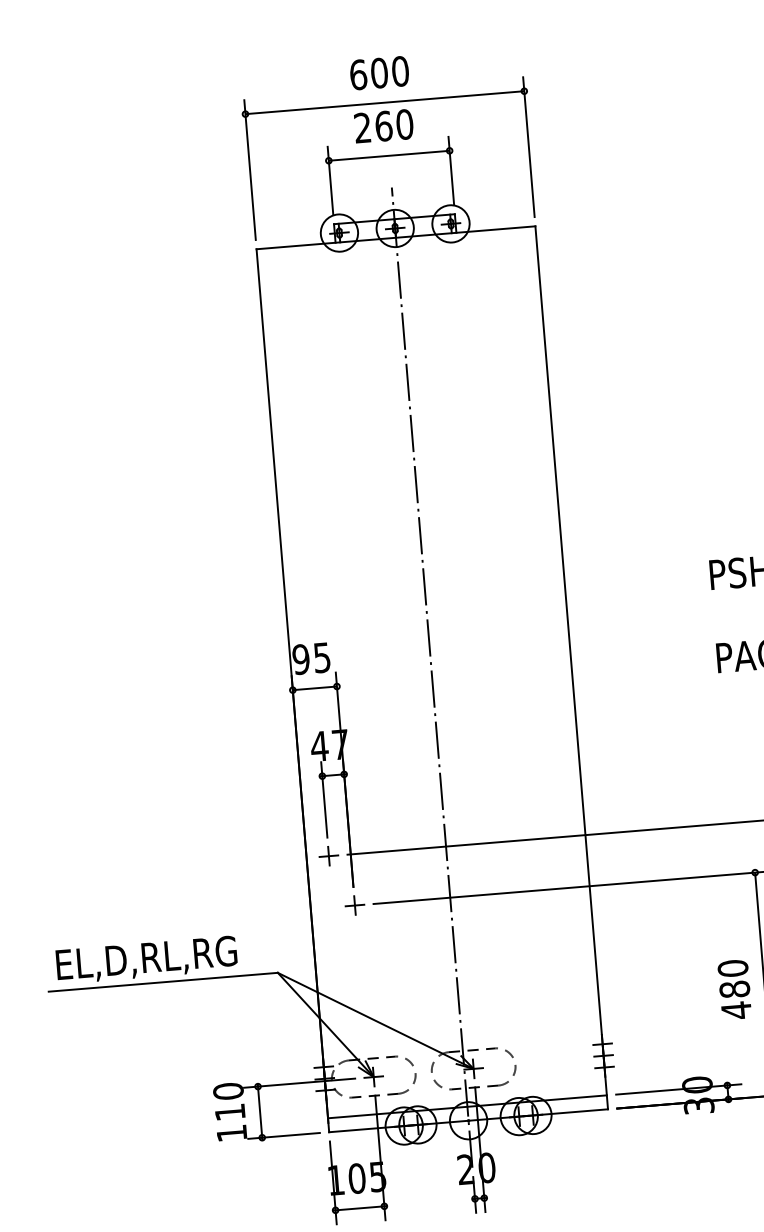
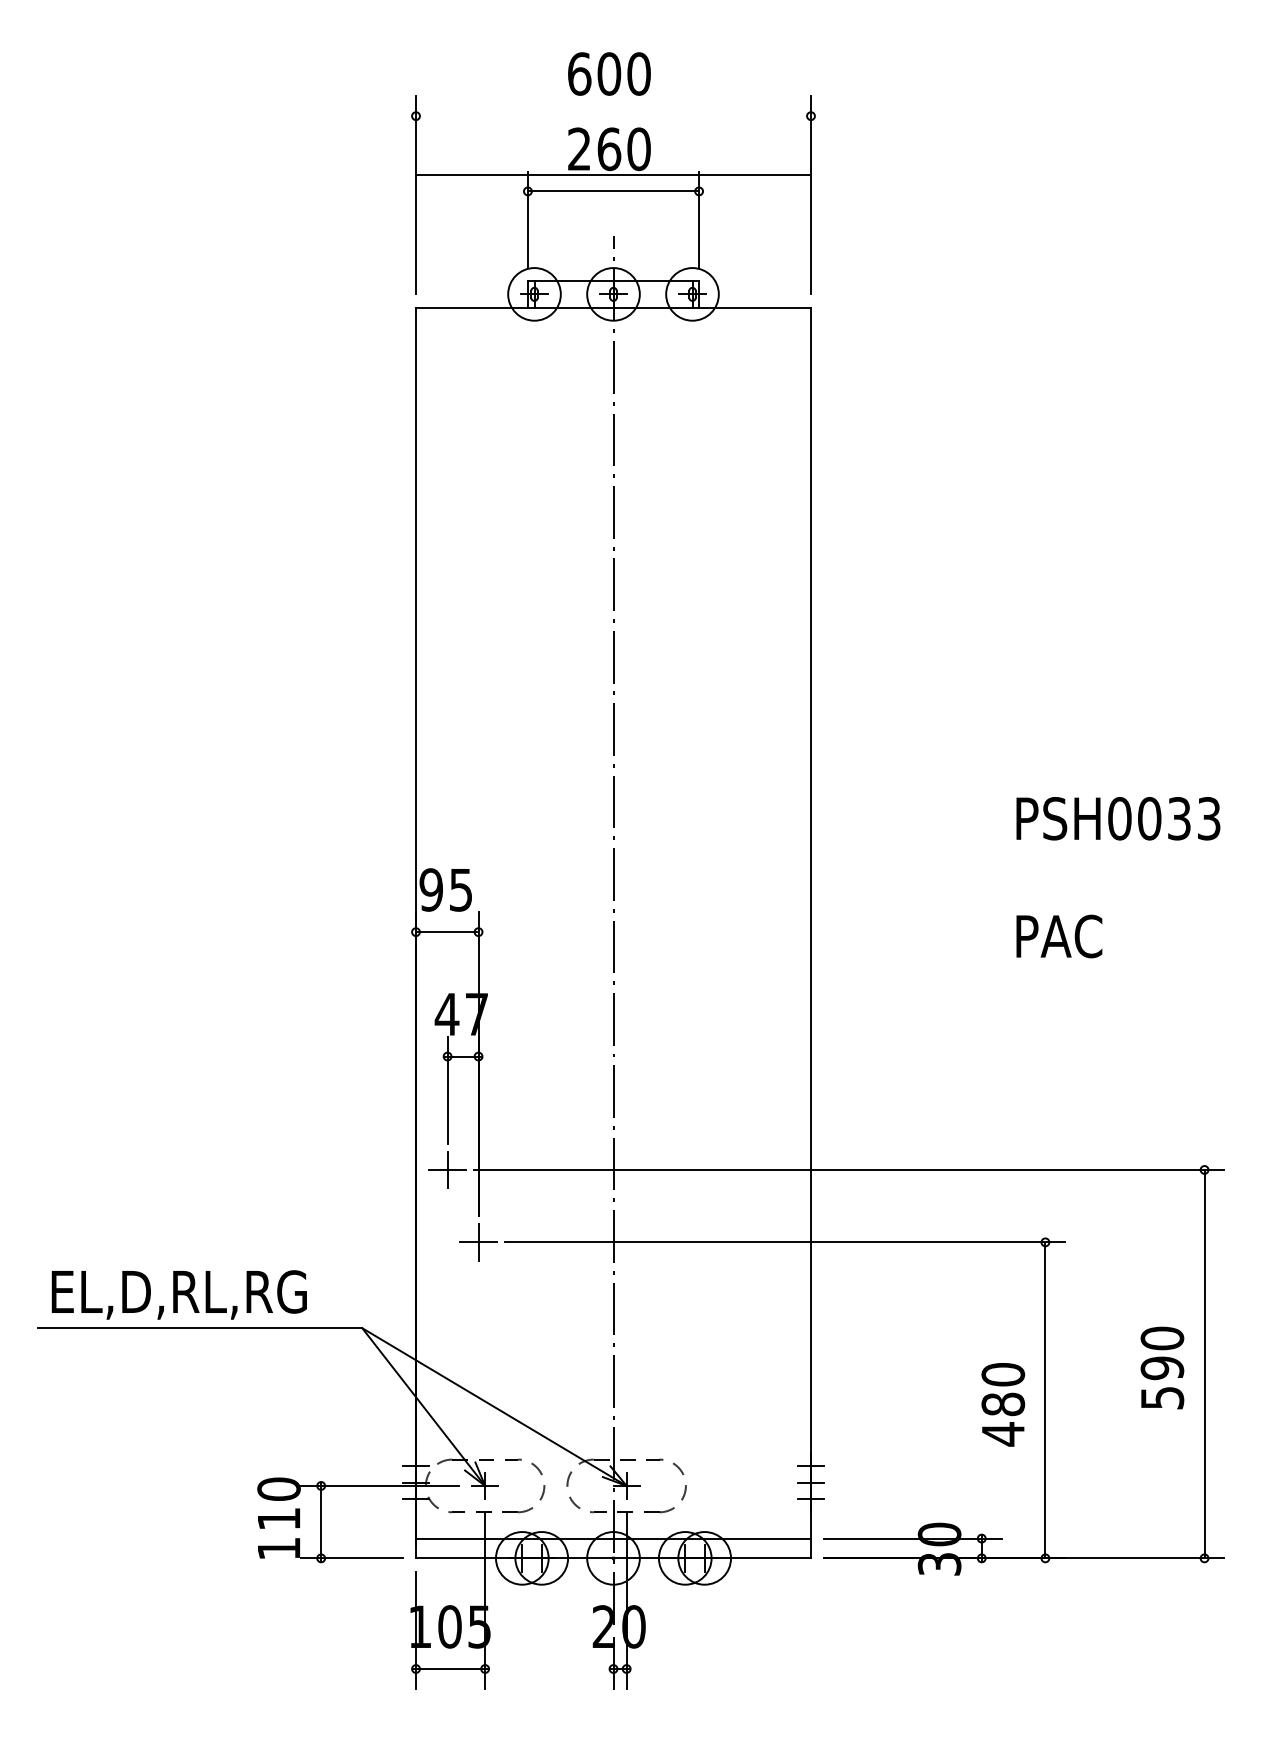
line: (384, 102) -> (613, 175), moved
part: (328, 855) -> (447, 1169), size x1.4
part: (354, 905) -> (478, 1242), size x1.4

